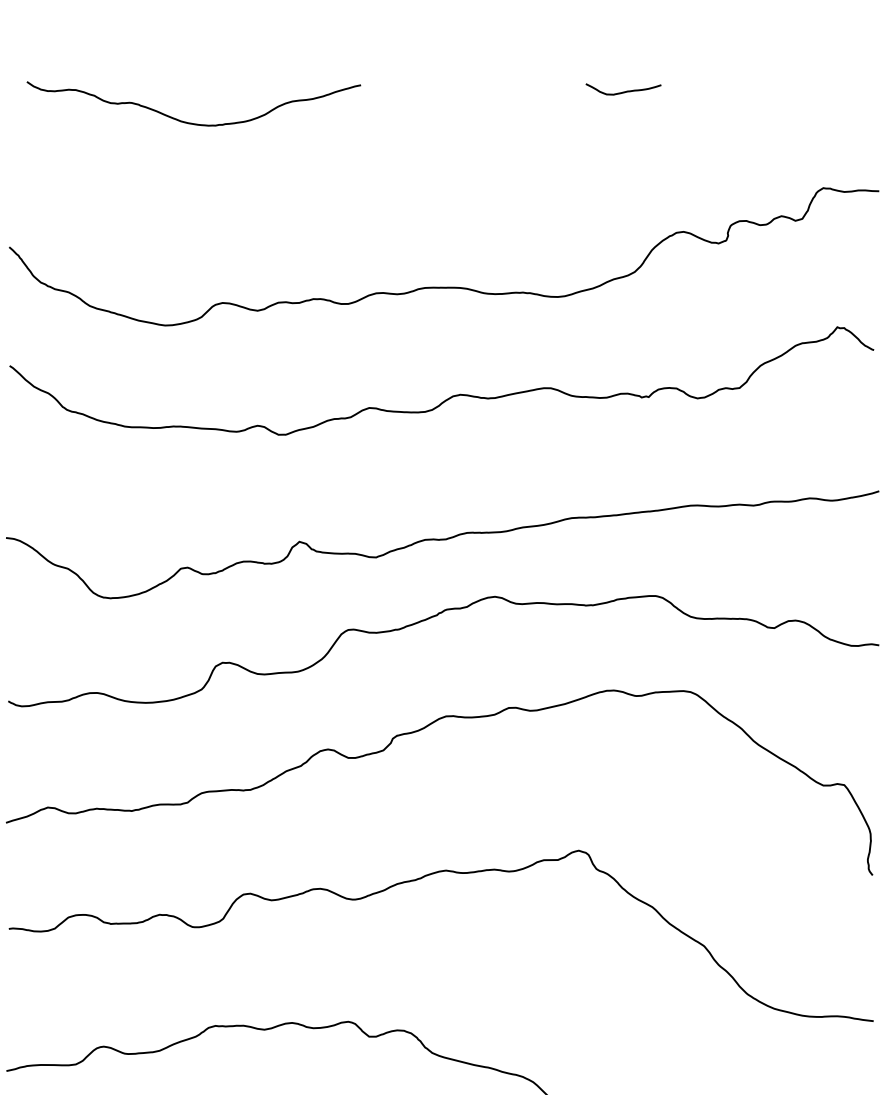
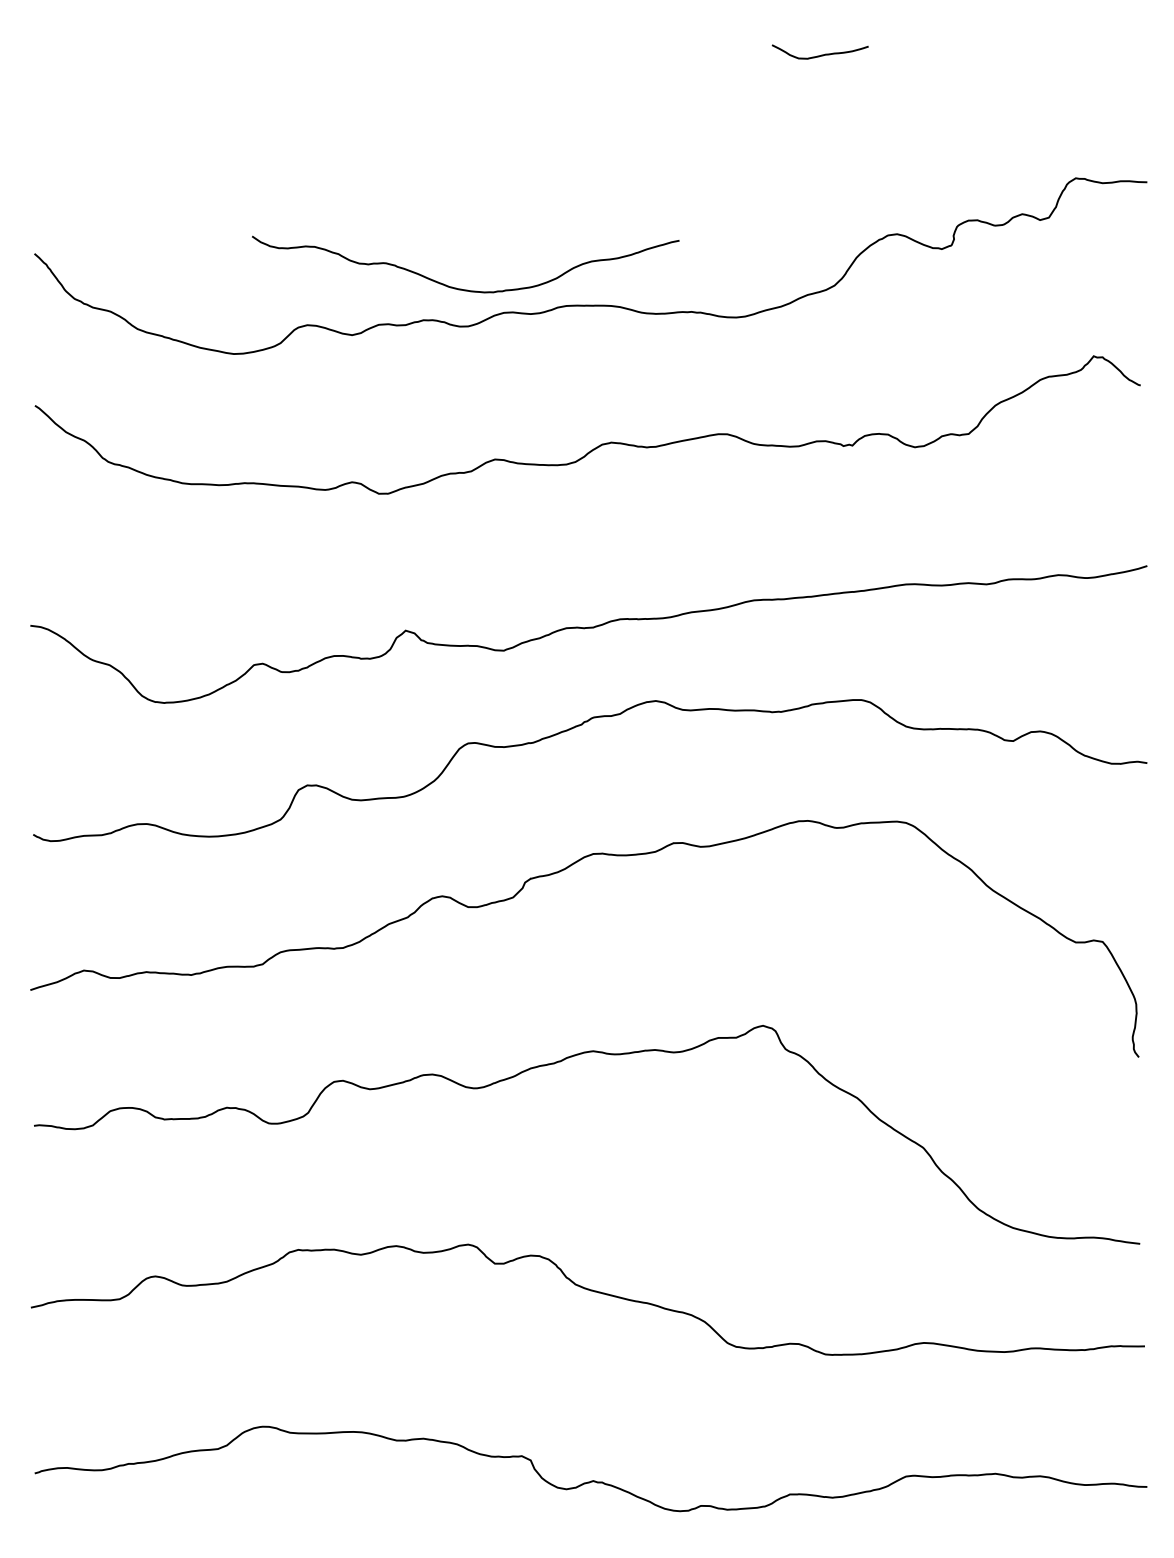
curve: (190, 122) -> (461, 288), moved

